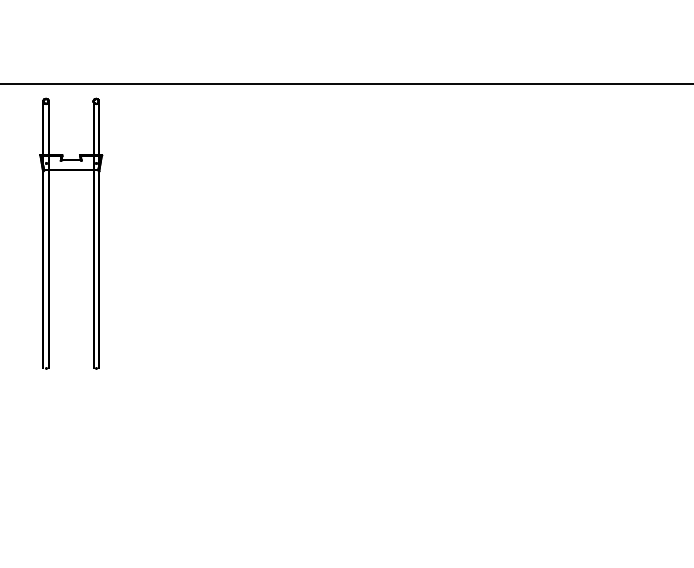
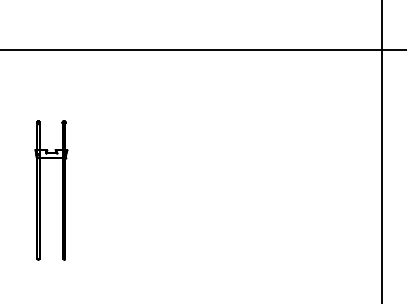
part: (49, 234) -> (40, 190), moved

